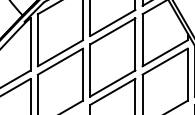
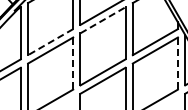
line: (113, 31) -> (103, 20), solid -> dashed
line: (60, 53) -> (50, 42), solid -> dashed
line: (83, 75) -> (73, 64), solid -> dashed
line: (187, 75) -> (177, 64), solid -> dashed

